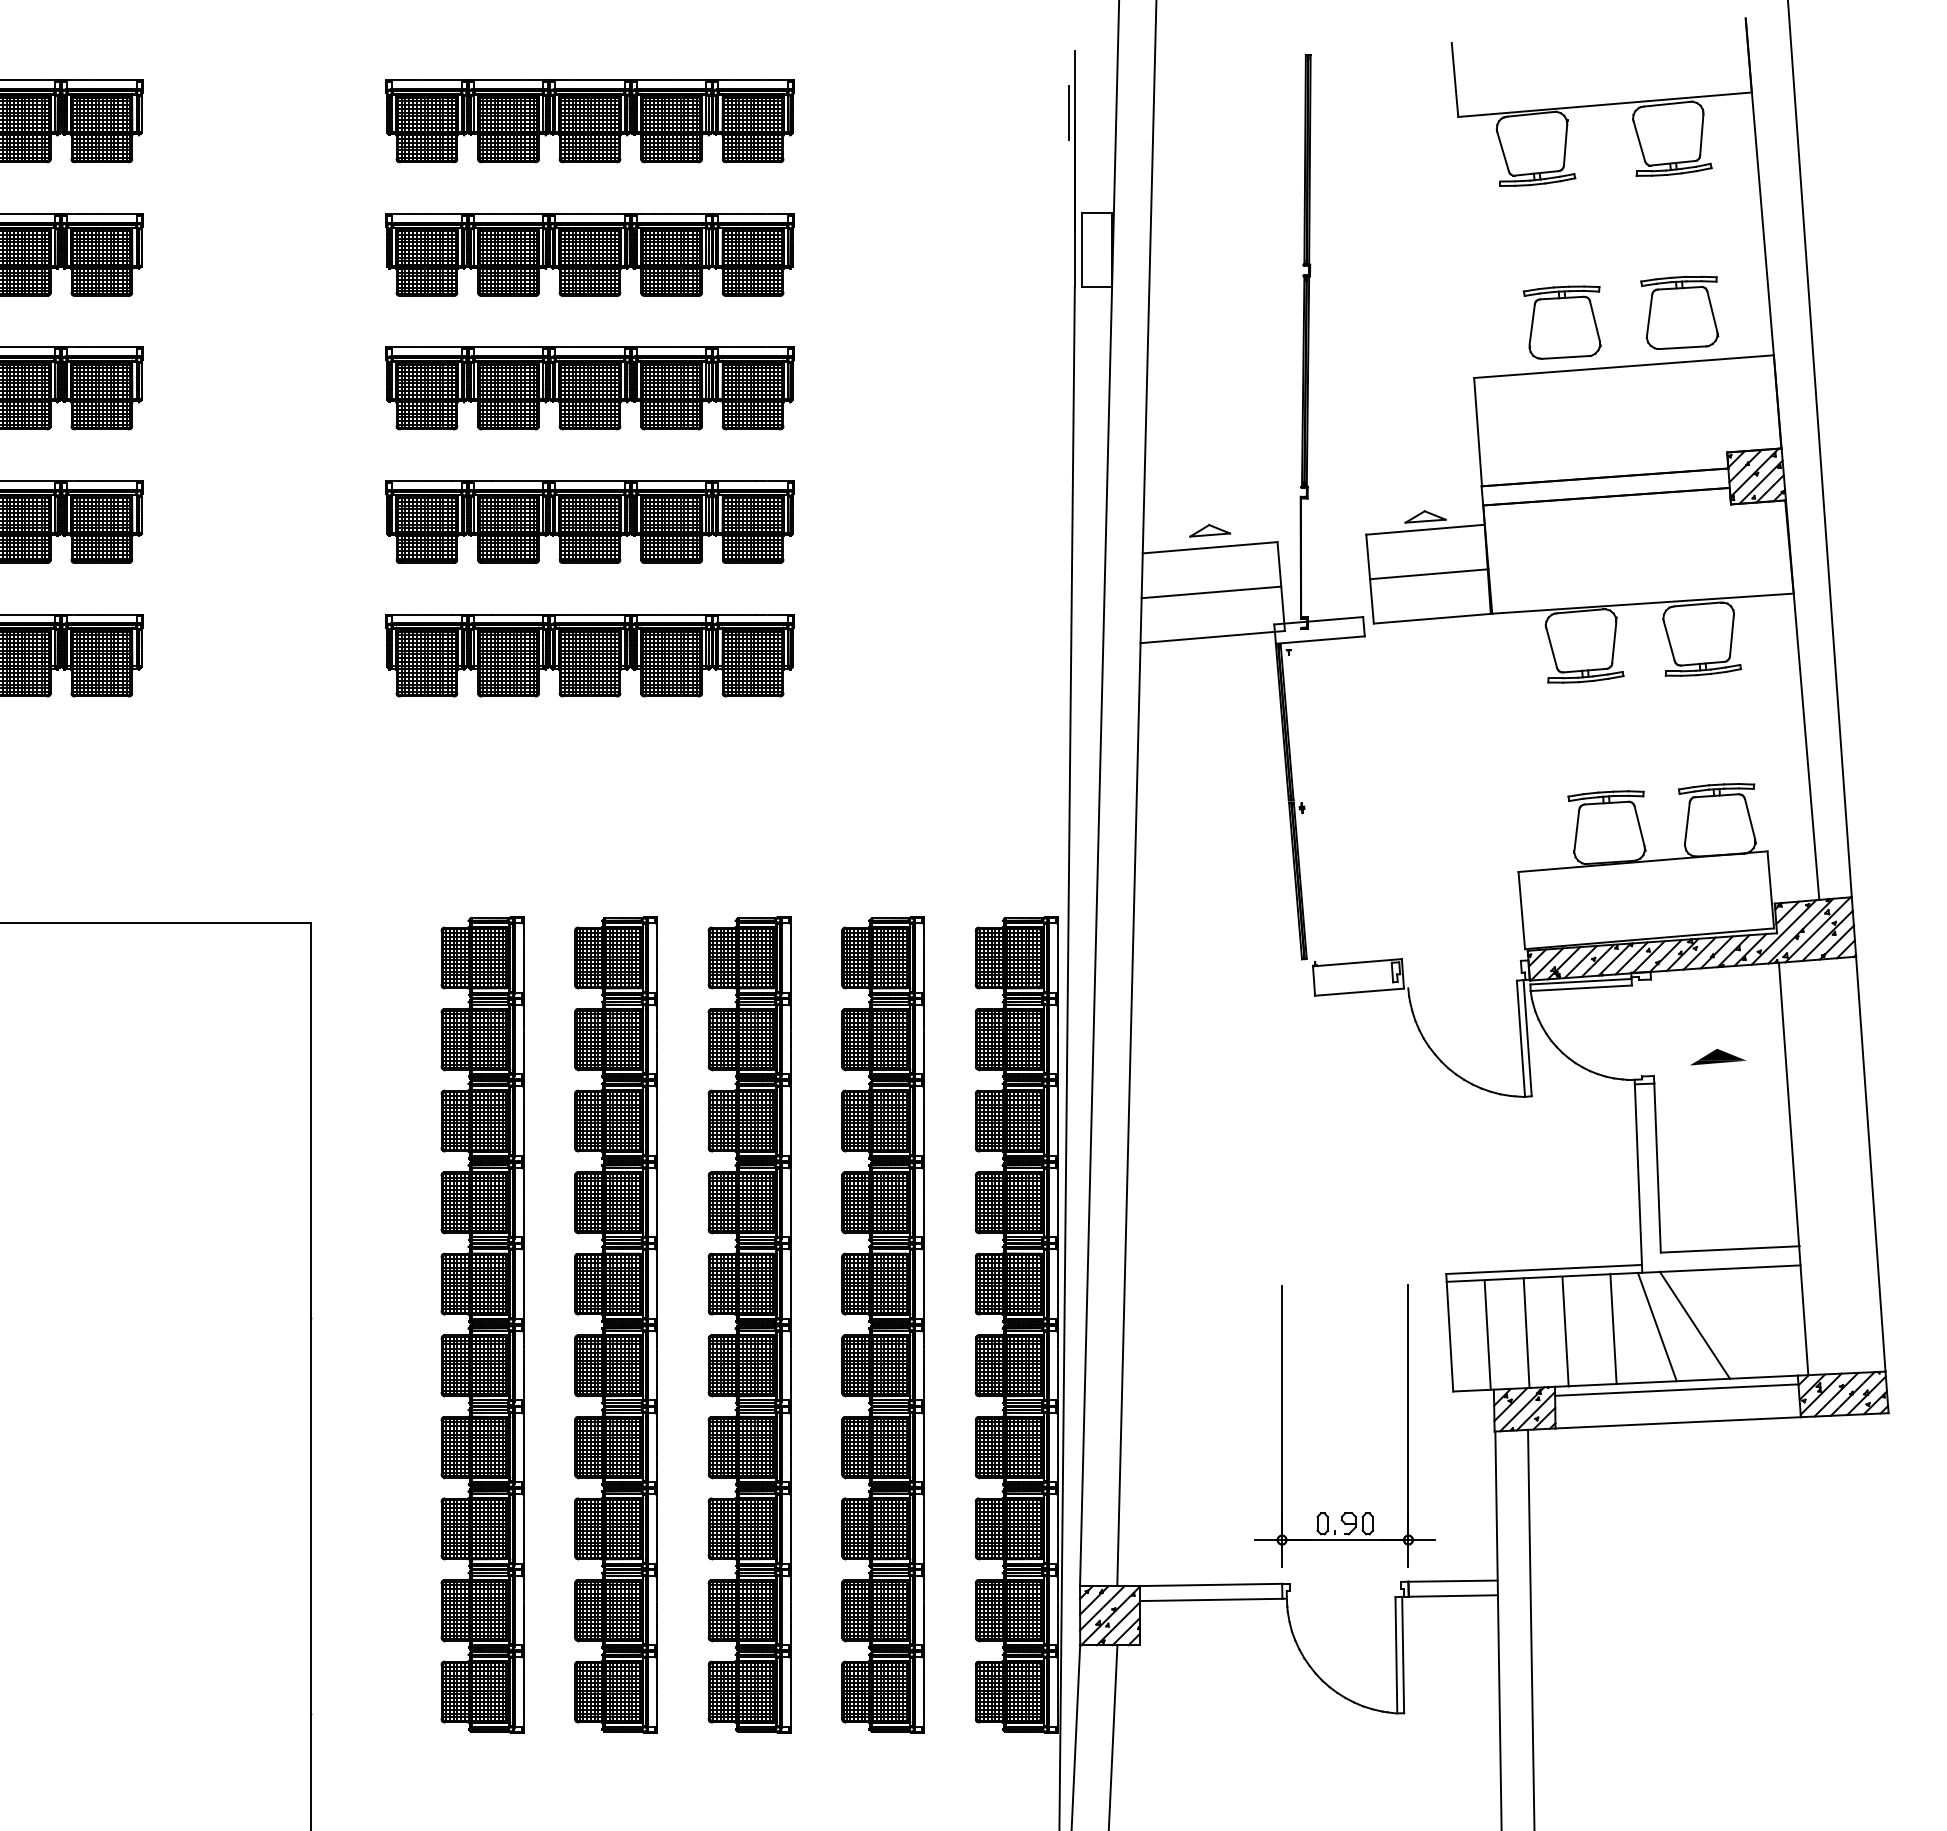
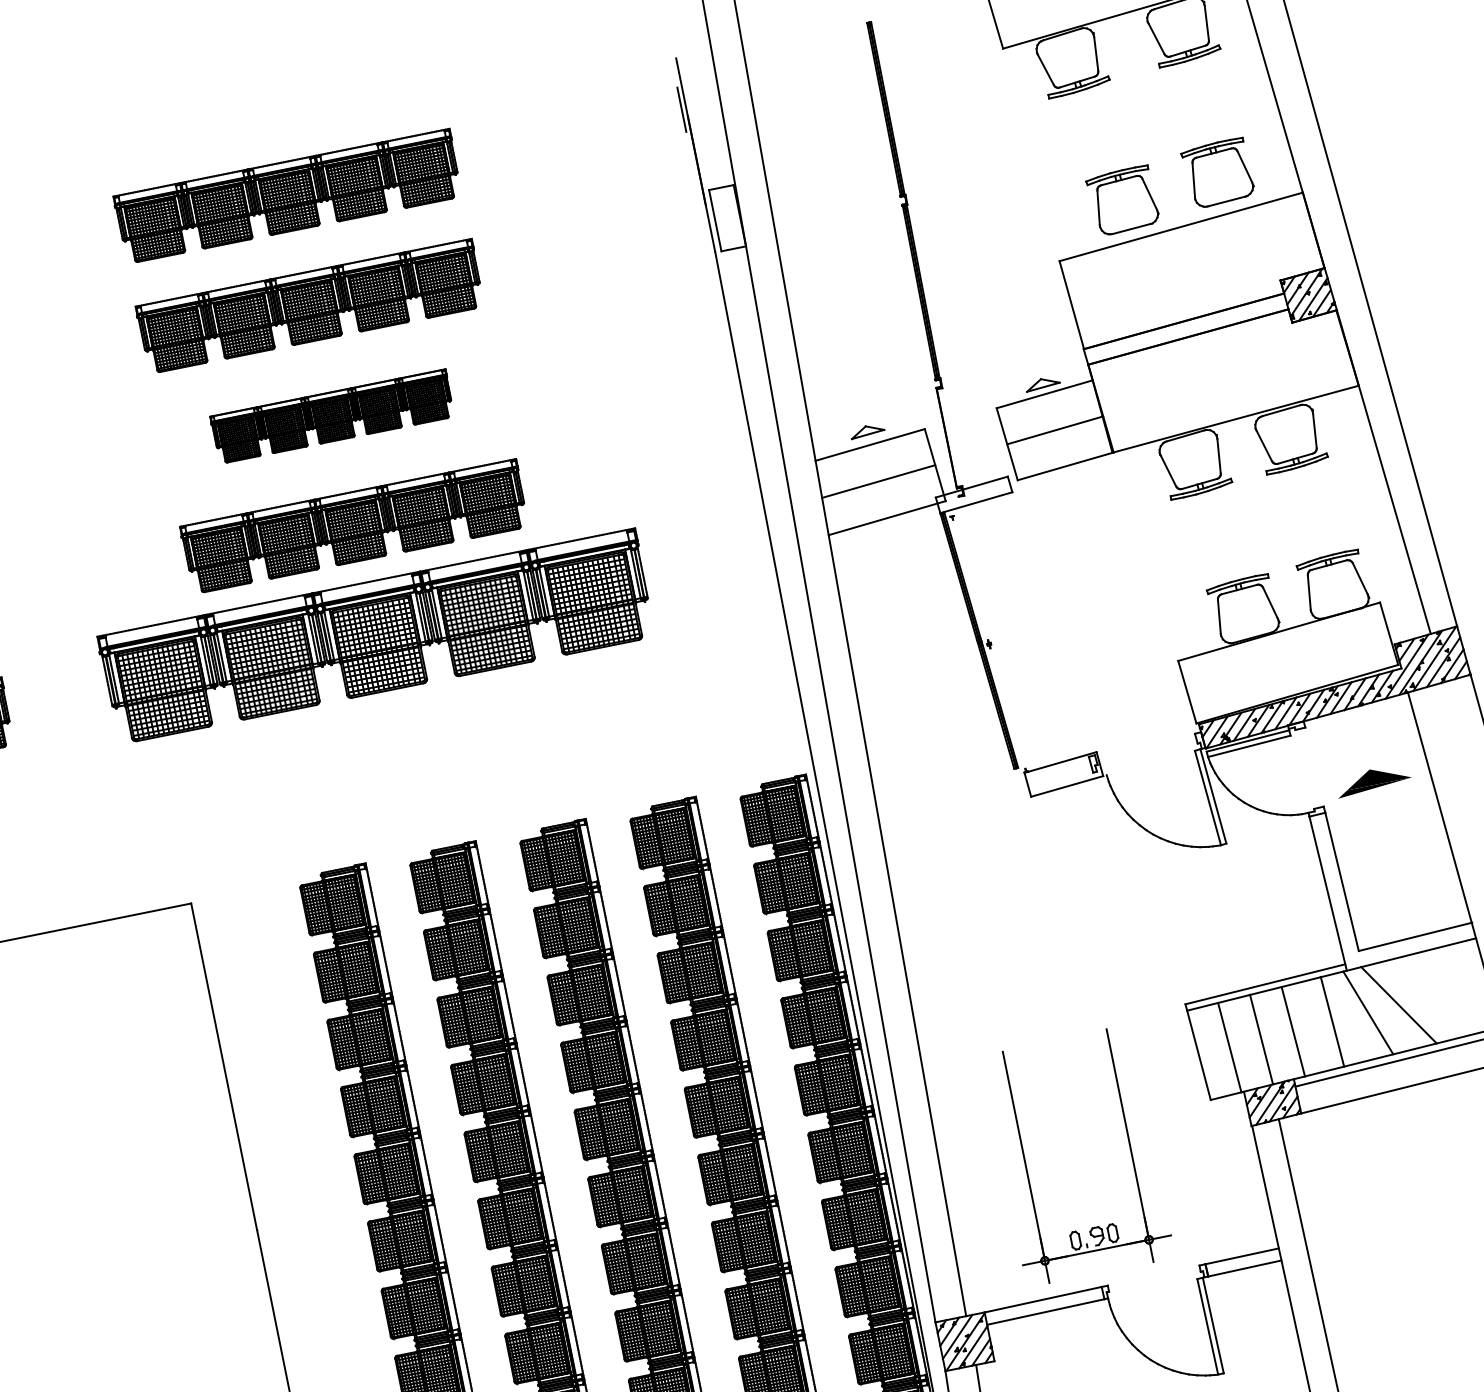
part: (589, 388) -> (332, 416), size x0.7
part: (589, 655) -> (376, 636), size x1.6
part: (1718, 1057) -> (1373, 780), size x1.6
part: (1282, 1425) -> (1026, 1166), moved

